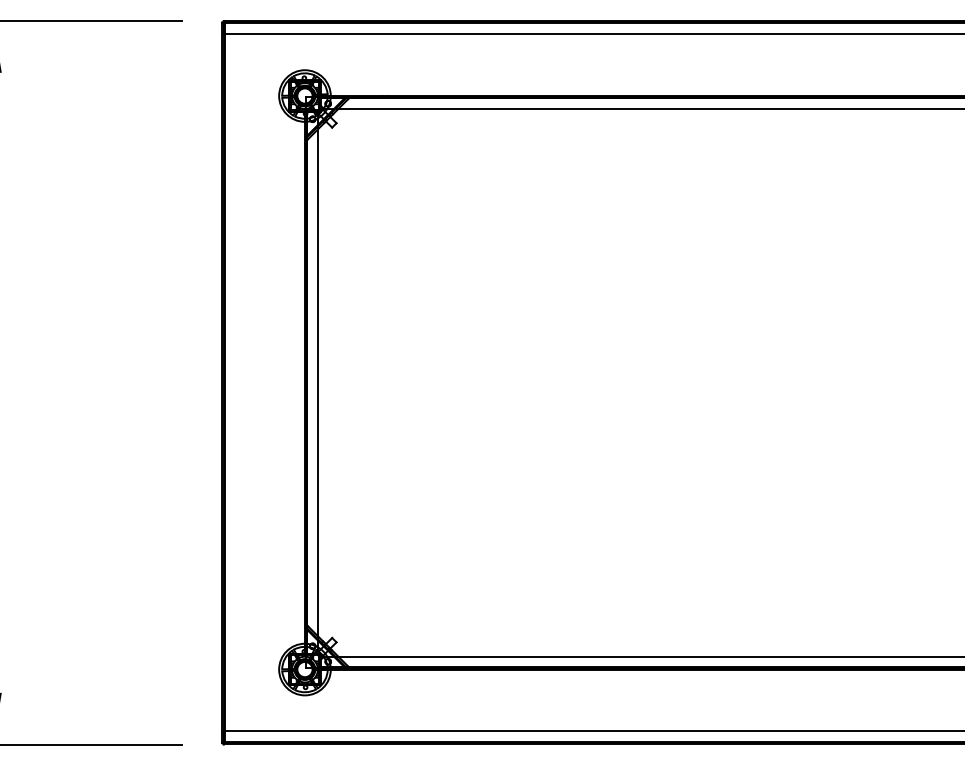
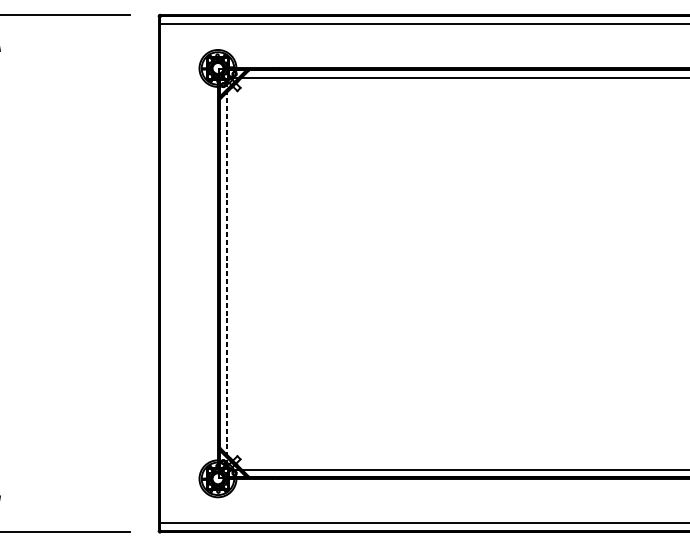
line: (317, 382) -> (226, 273), solid -> dashed

